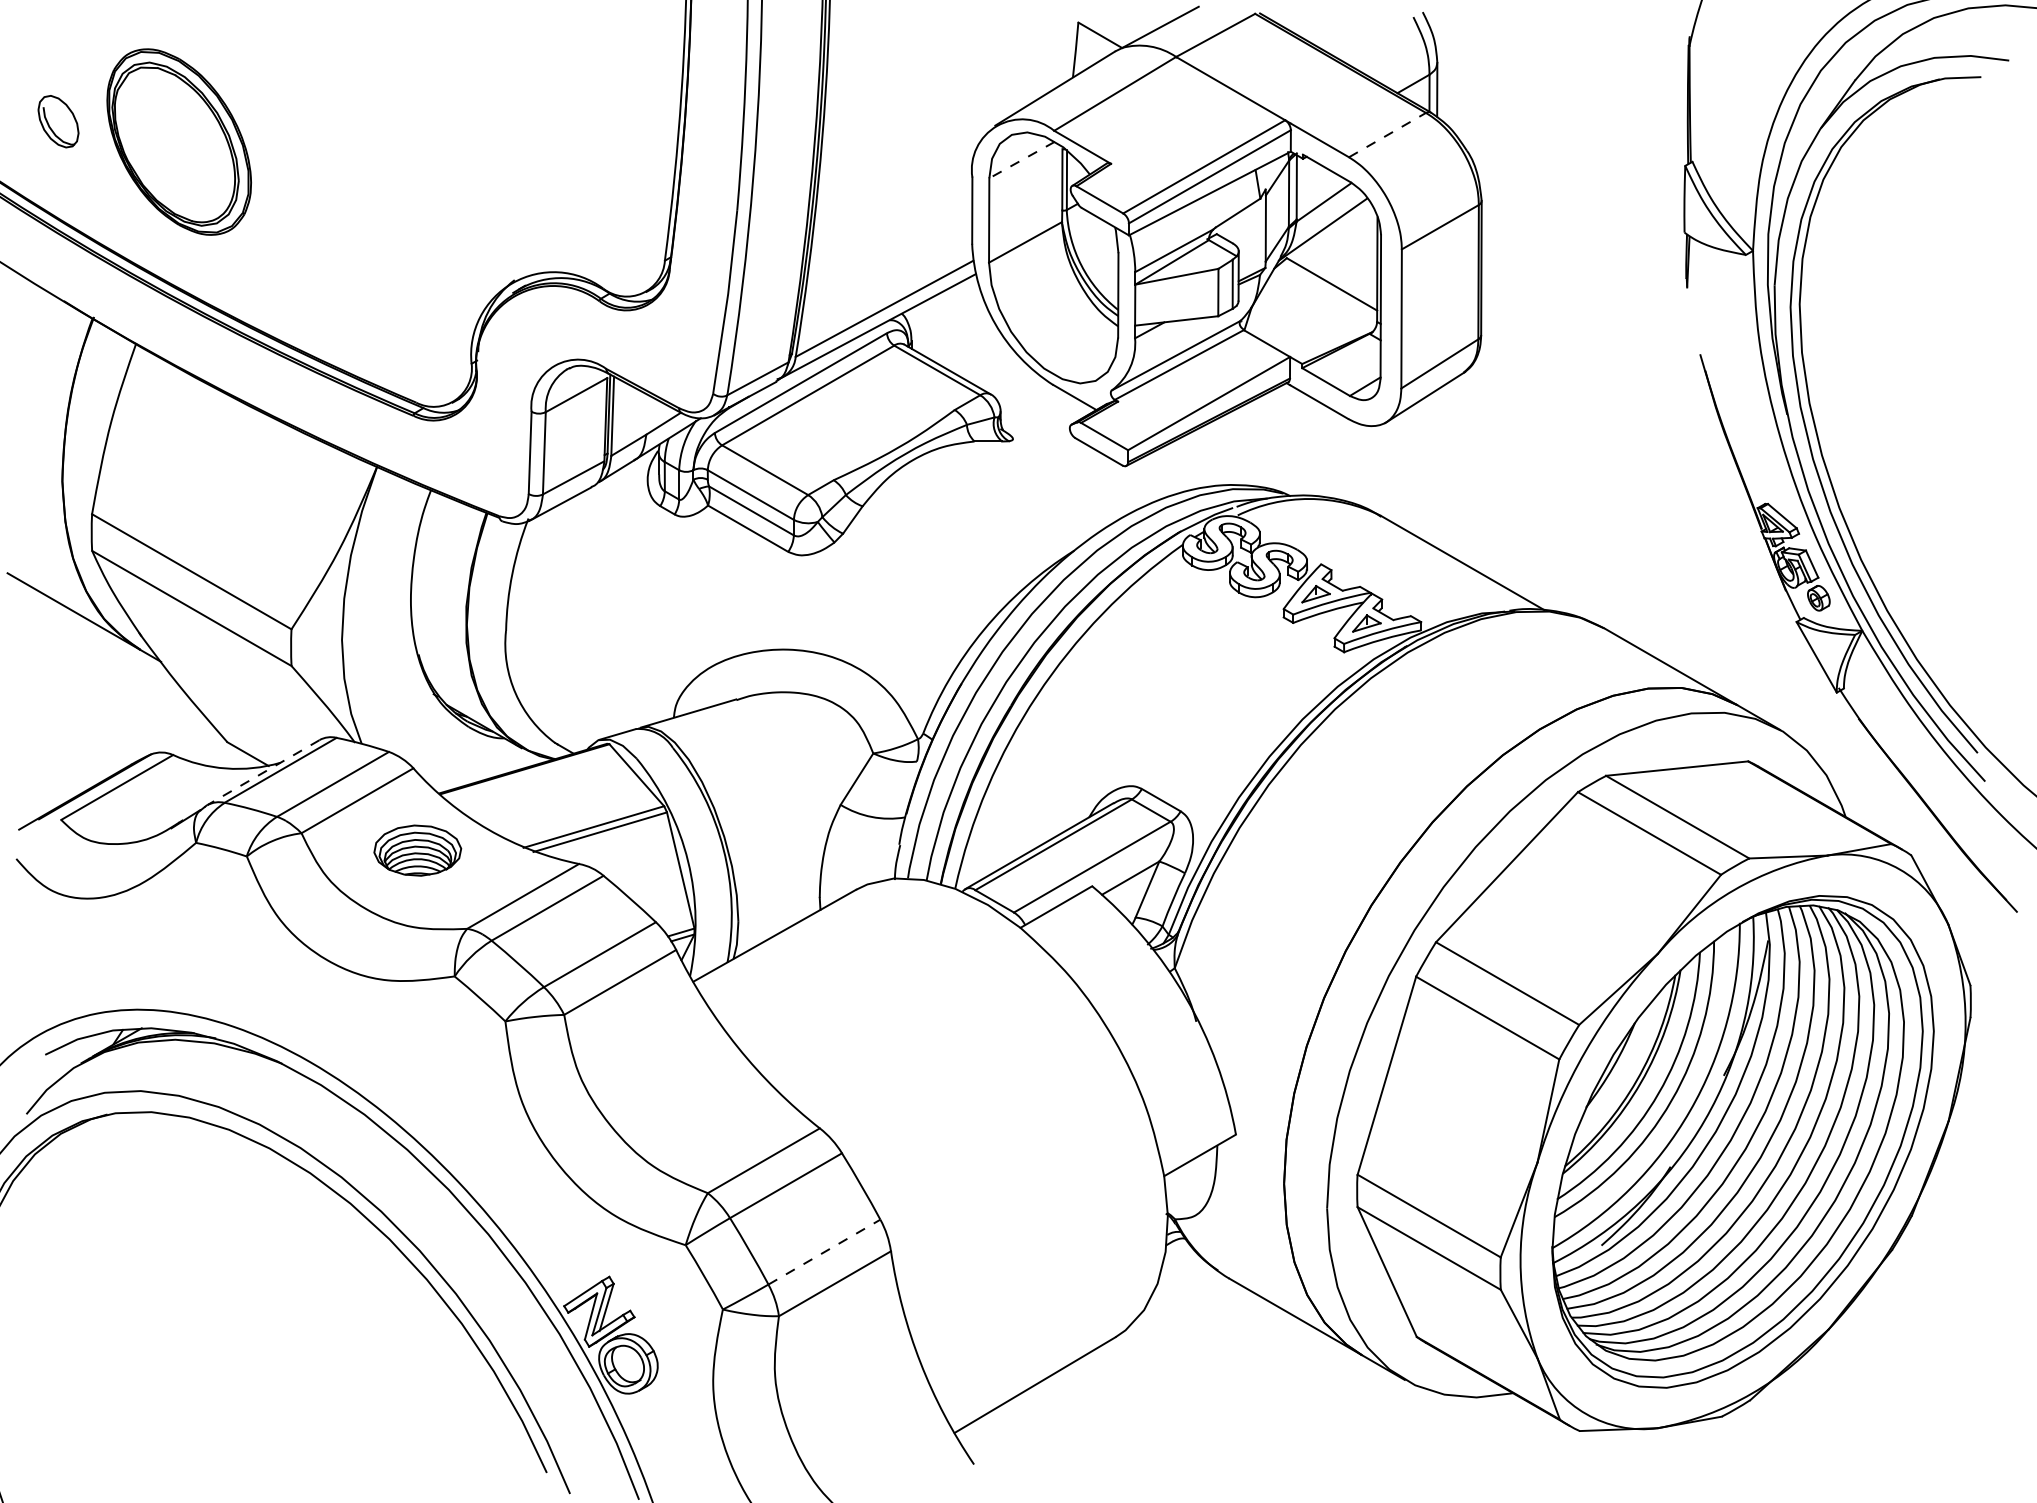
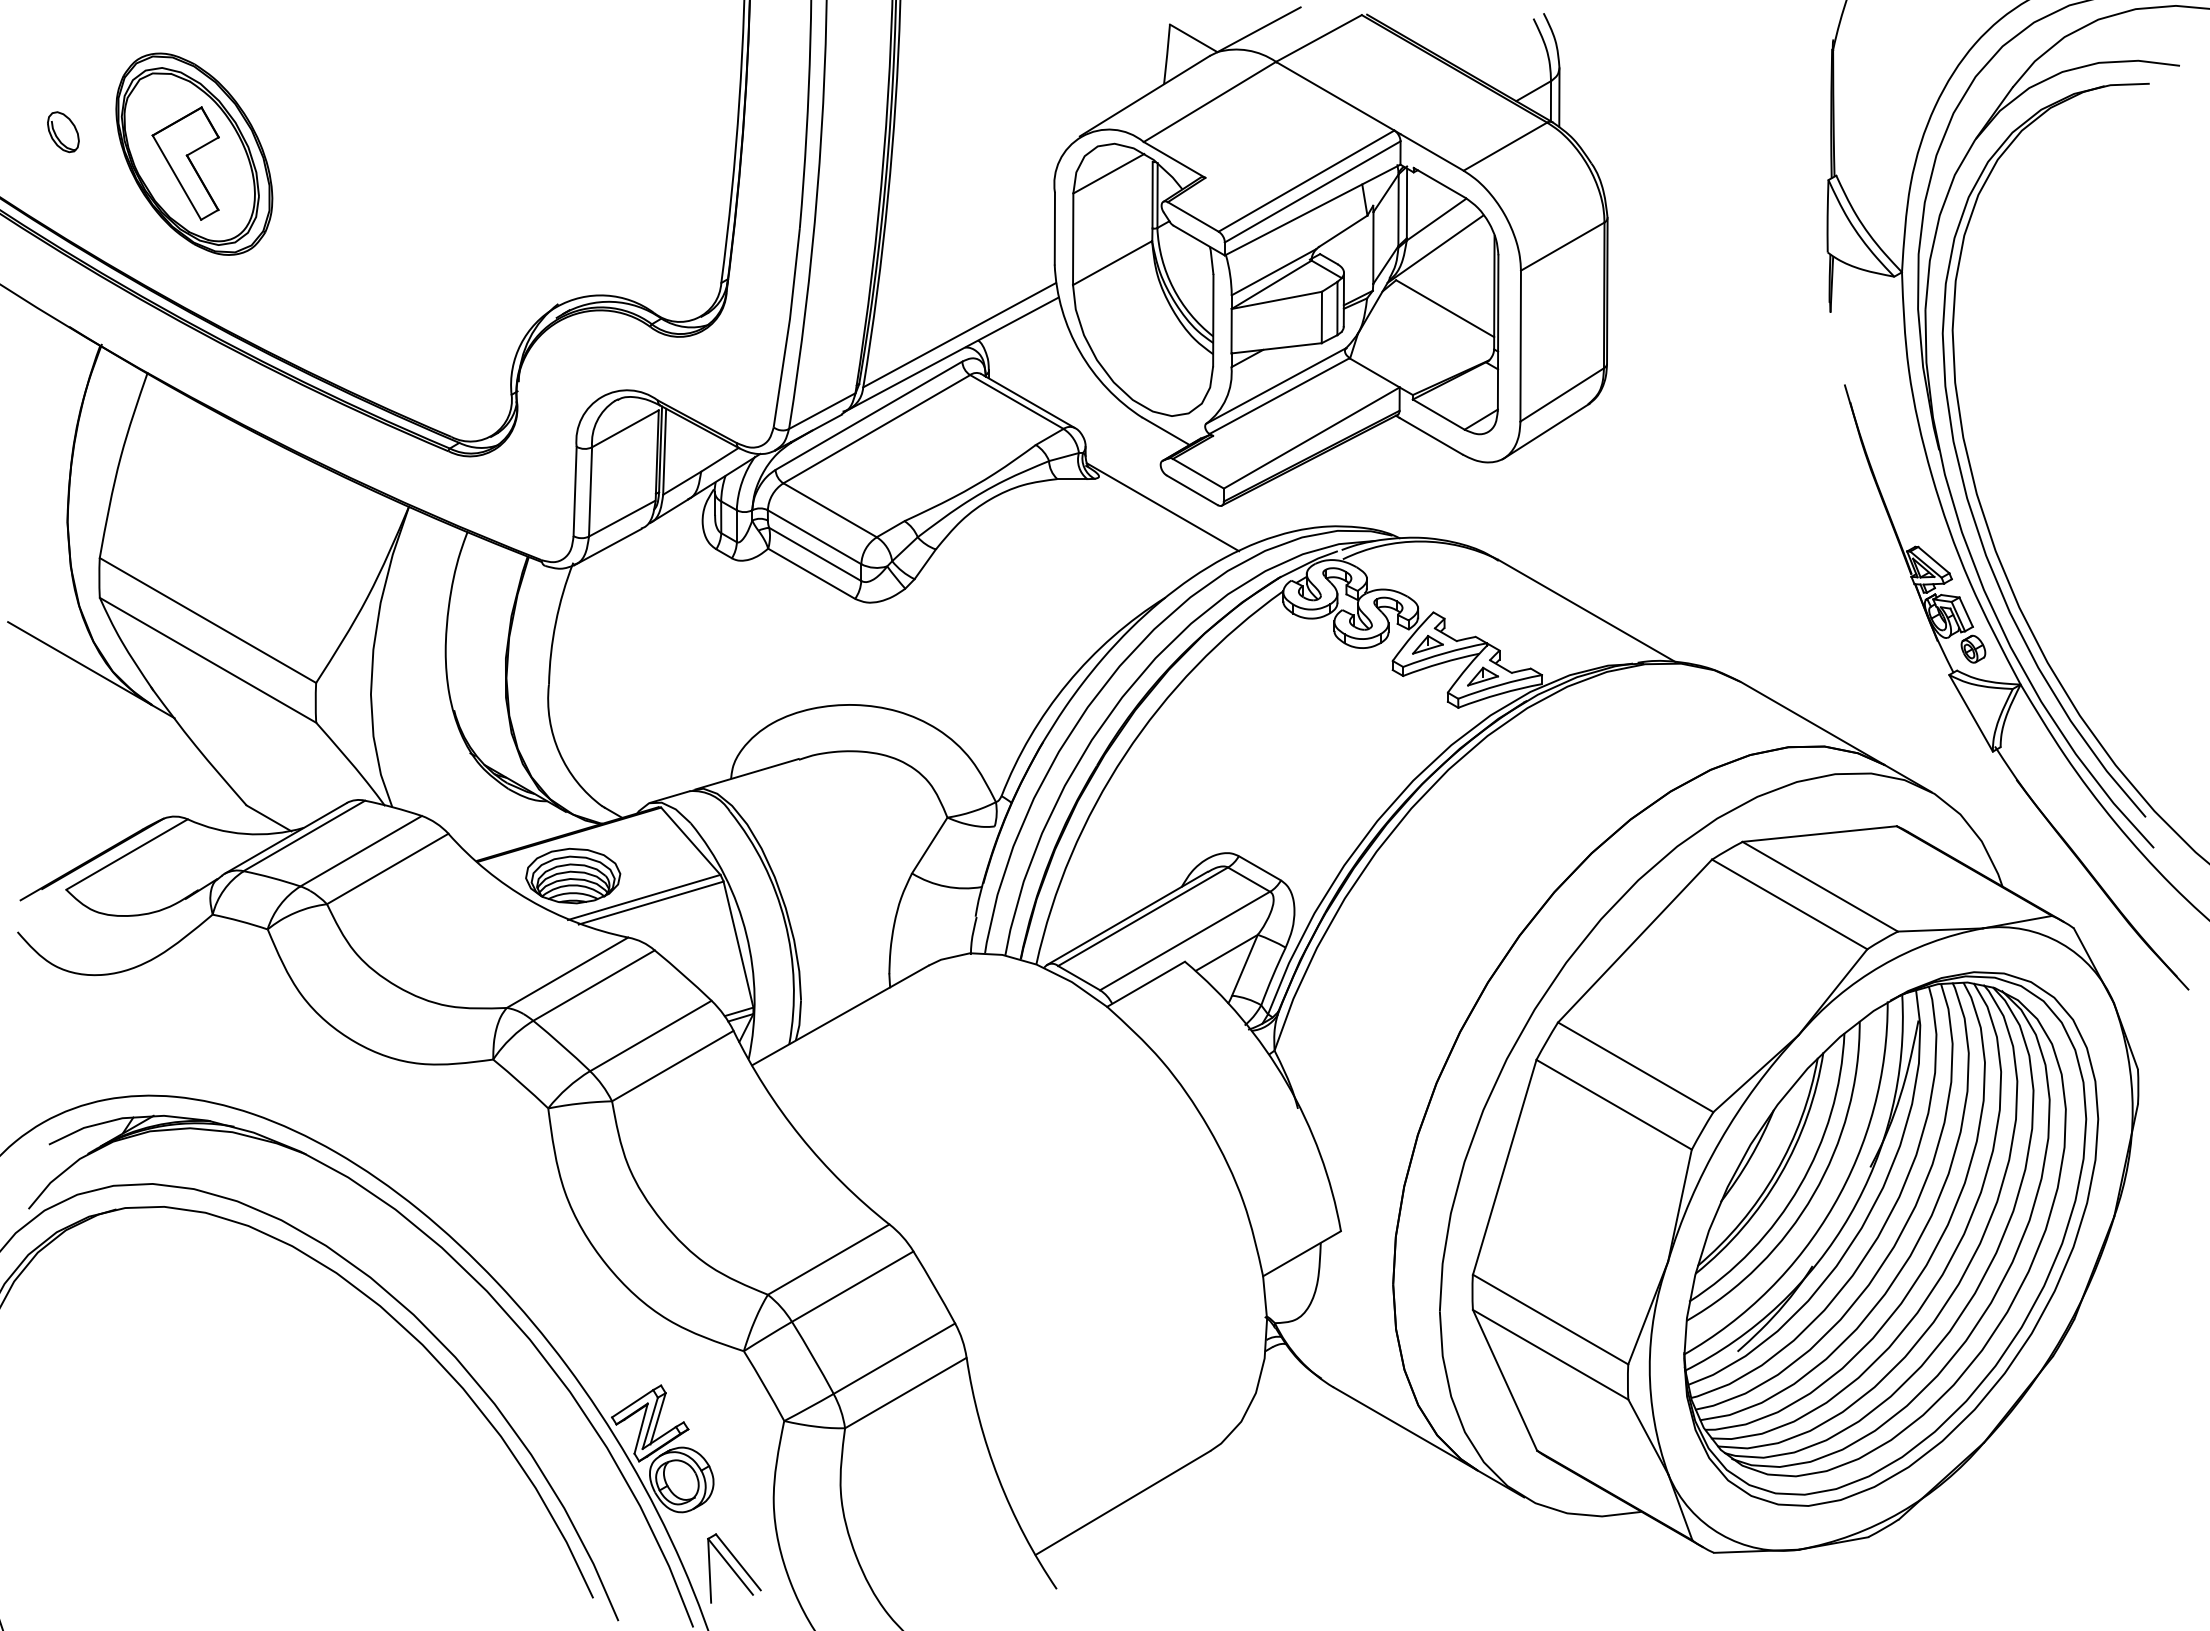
part: (58, 122) -> (63, 132), size x0.71
line: (1387, 134) -> (1505, 146), dashed -> solid
part: (171, 150) -> (185, 163), added
line: (1021, 159) -> (1108, 173), dashed -> solid
line: (1071, 467) -> (1162, 507), added
line: (263, 772) -> (285, 838), dashed -> solid
part: (418, 850) -> (573, 875), moved
line: (824, 1251) -> (894, 1358), dashed -> solid
part: (677, 1445) -> (734, 1568), added

